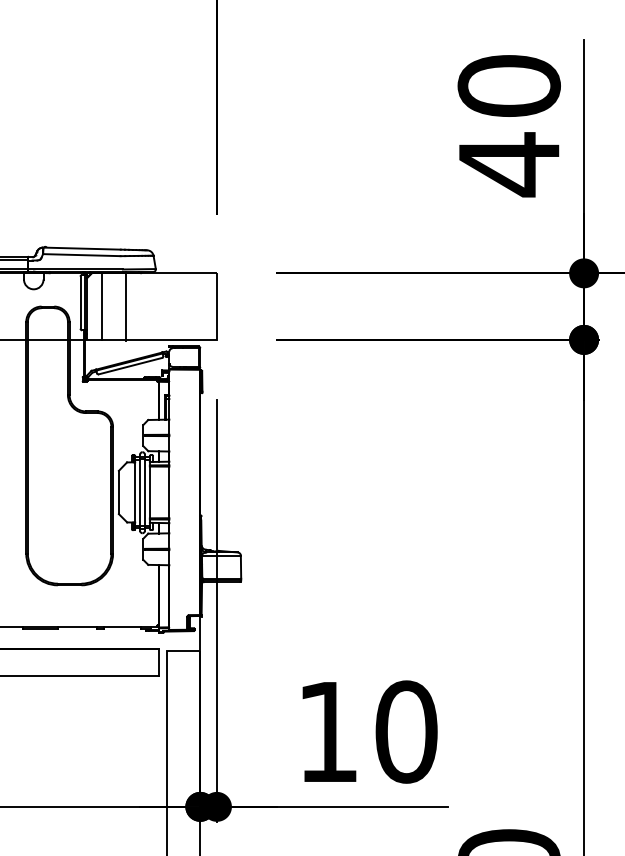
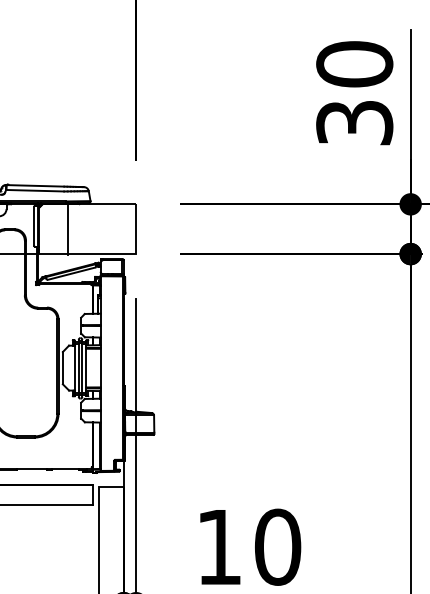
text: (508, 164) -> (354, 122), 40 -> 30
line: (102, 306) -> (50, 229), removed

